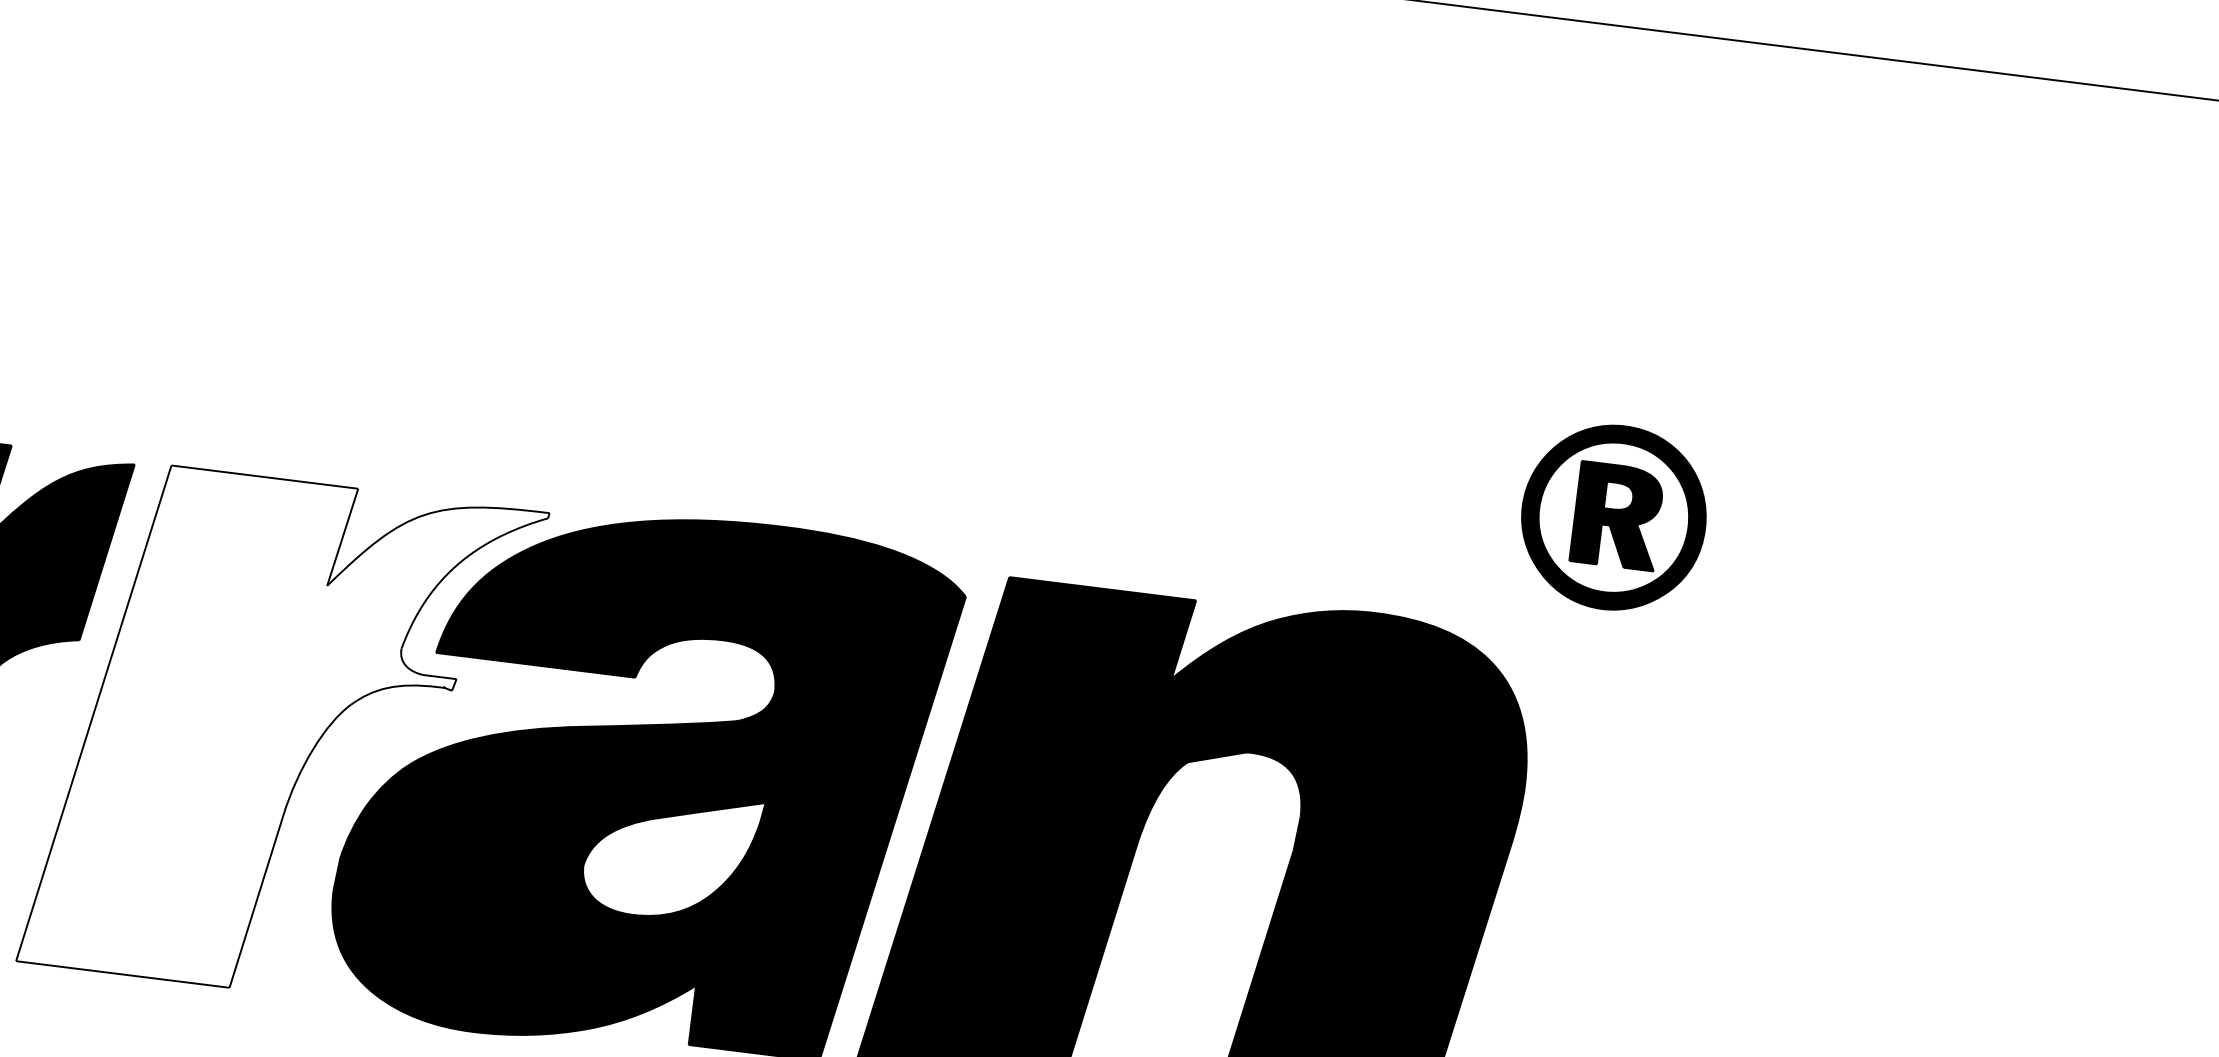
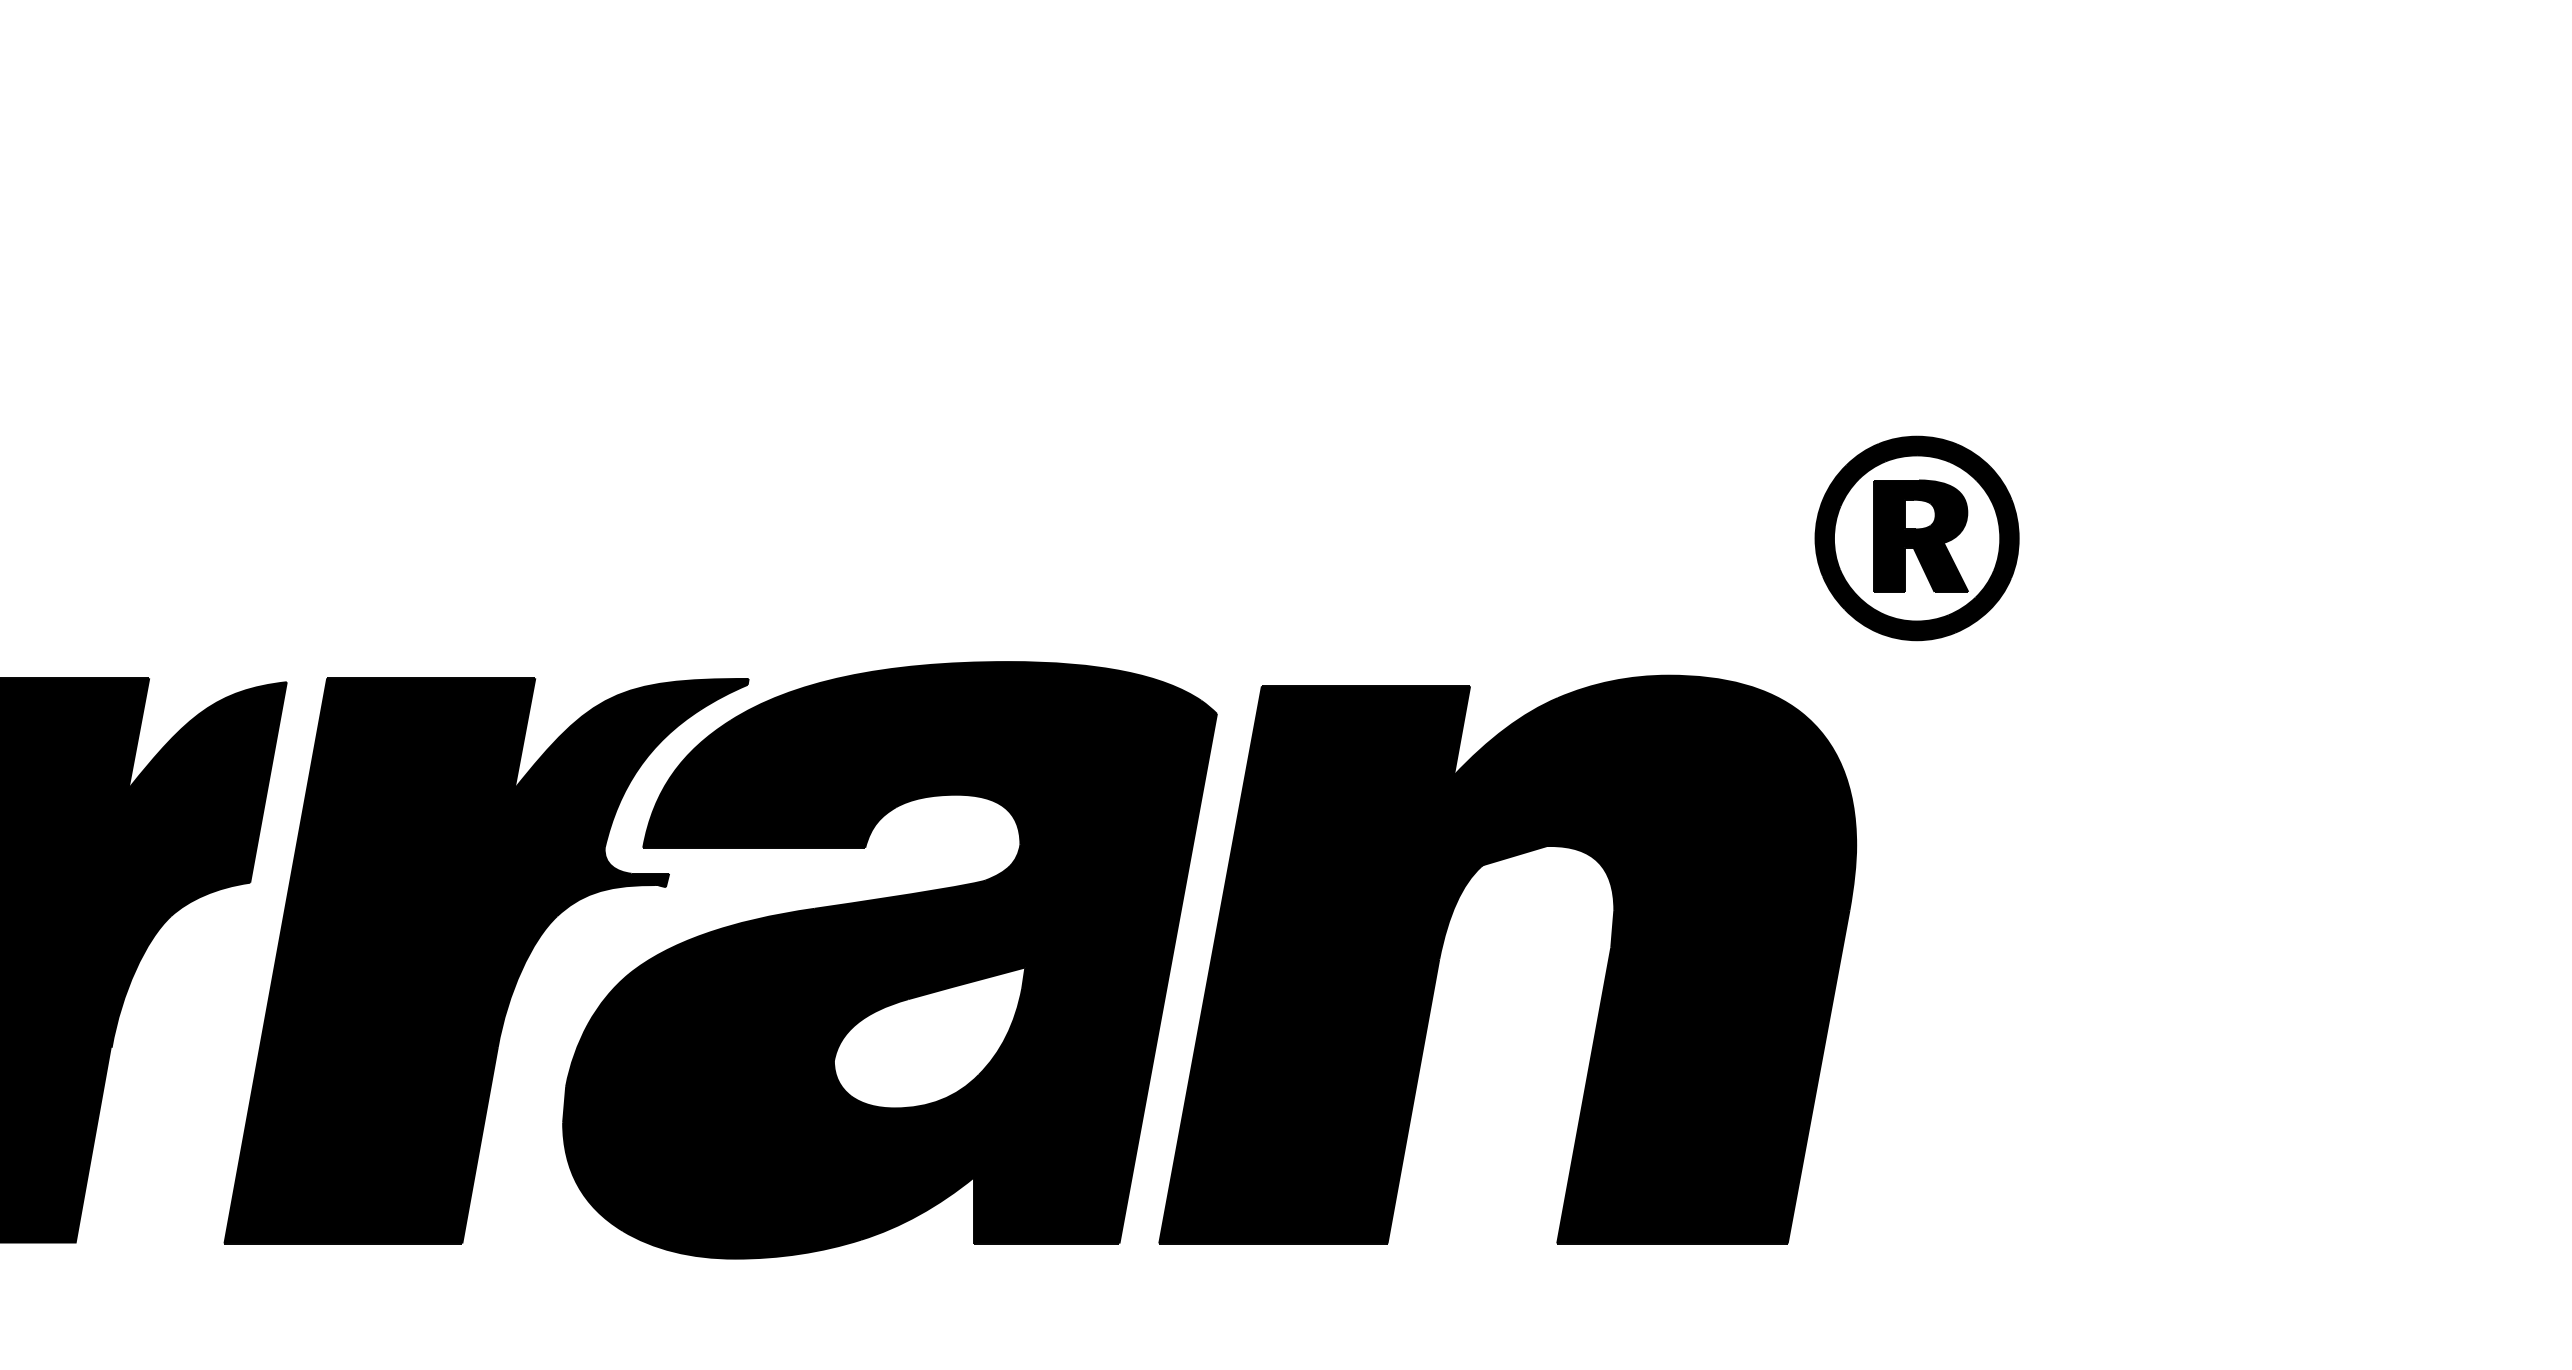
fill: (282, 736) -> (486, 960), added

